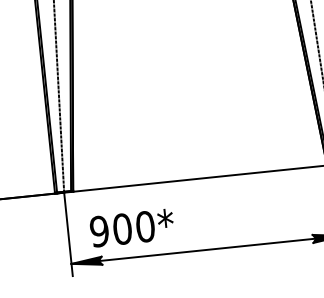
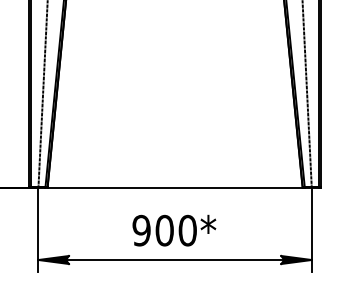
text: (132, 227) -> (174, 230), moved

